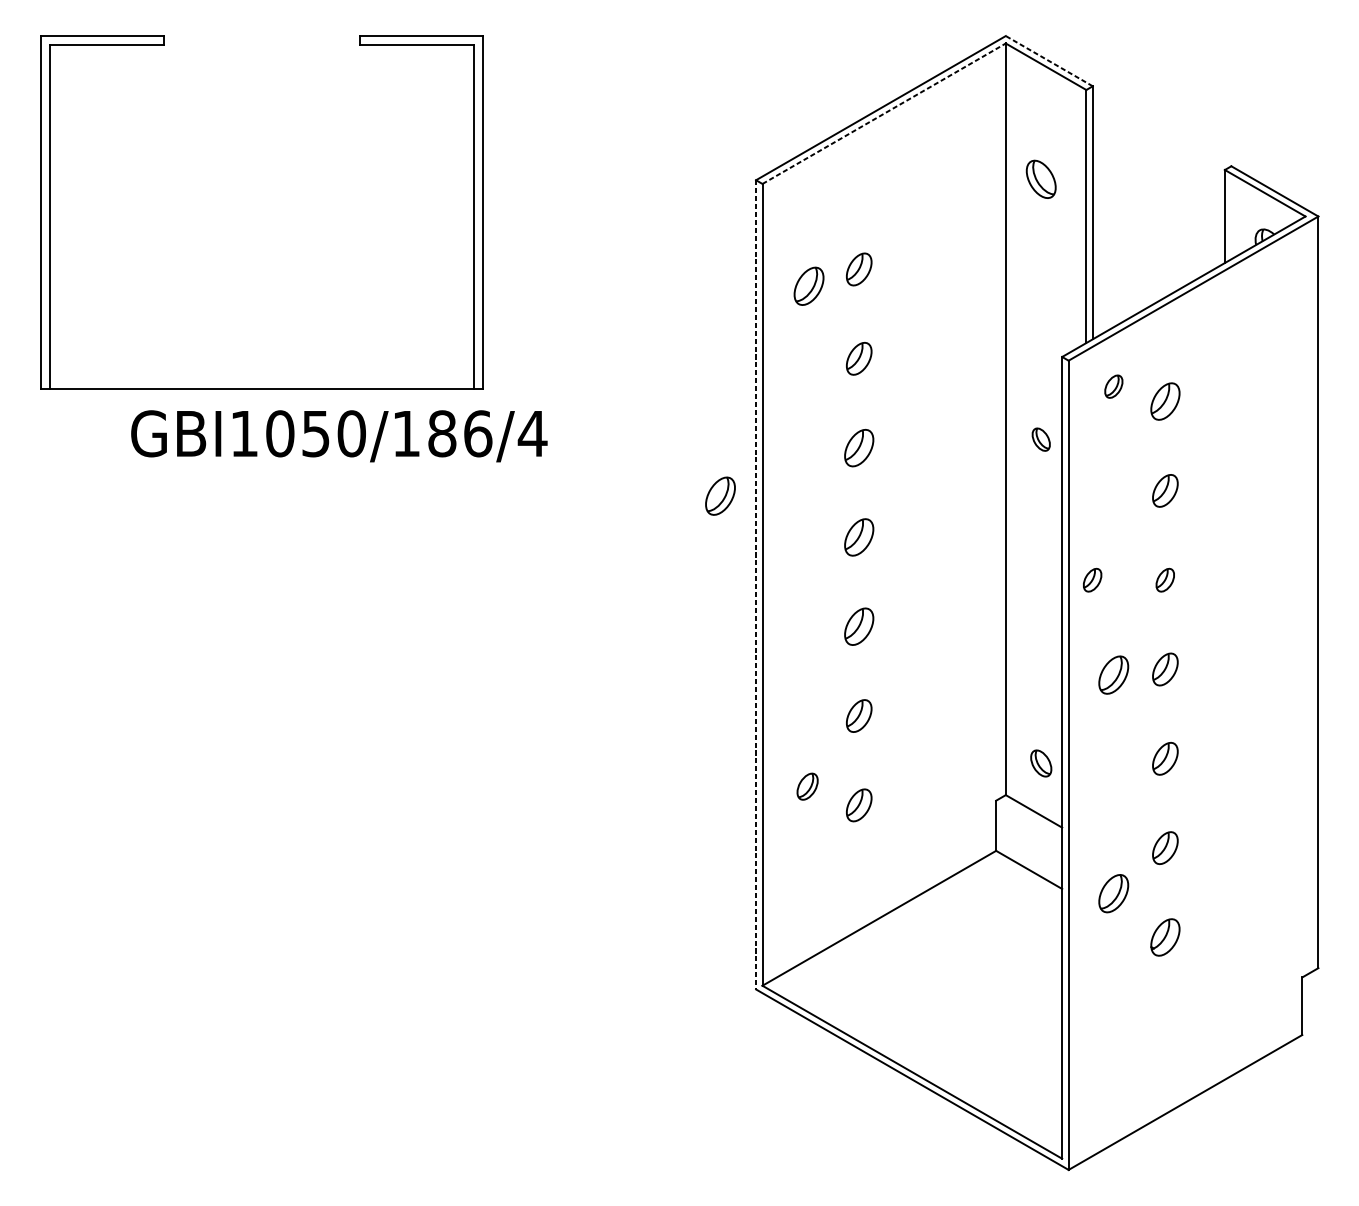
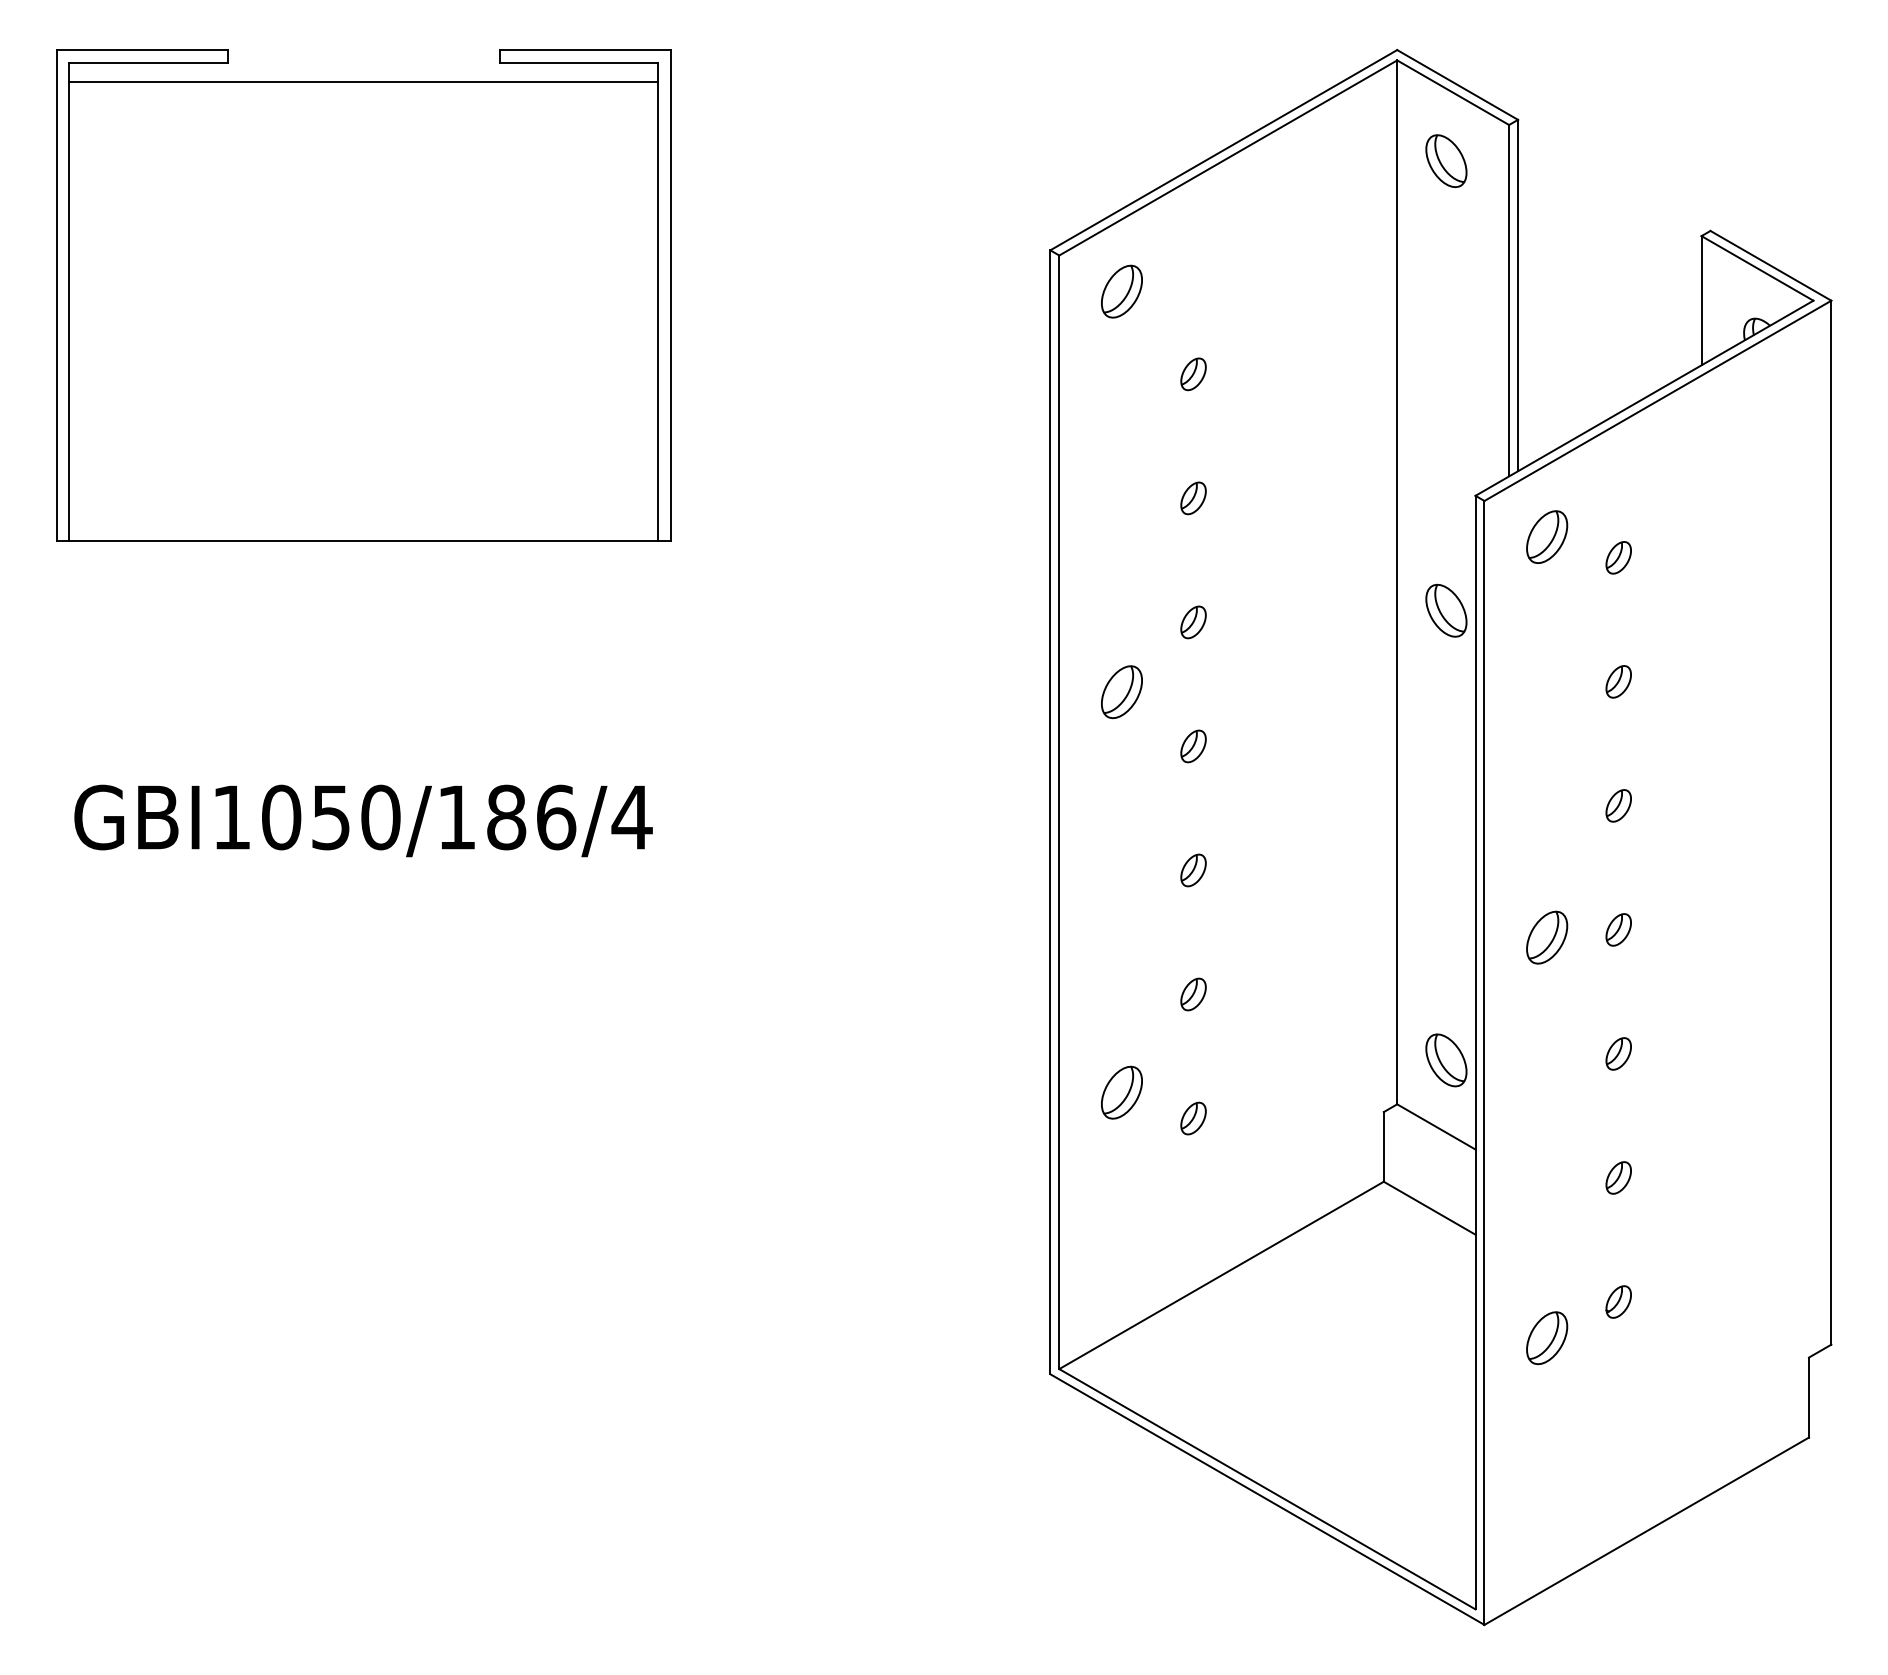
line: (261, 58) -> (363, 81), added
line: (1049, 60) -> (1457, 84), dashed -> solid
line: (884, 113) -> (1228, 157), dashed -> solid
part: (1041, 179) -> (1446, 161), moved
part: (859, 269) -> (1193, 374), size x0.71
part: (808, 286) -> (1121, 291), moved
part: (859, 358) -> (1193, 498), size x0.71
part: (1114, 386) -> (1547, 536), size x1.67
part: (1165, 401) -> (1618, 557), size x0.62
text: (339, 435) -> (363, 820), moved
part: (1041, 439) -> (1446, 610), size x1.67
part: (859, 448) -> (1193, 622), size x0.62
part: (1165, 490) -> (1618, 681), size x0.71
part: (720, 496) -> (1121, 692), moved
part: (859, 537) -> (1193, 746), size x0.62
part: (1092, 579) -> (1517, 805), removed
line: (756, 585) -> (1050, 812), dashed -> solid
part: (859, 626) -> (1193, 870), size x0.62
part: (1165, 669) -> (1618, 929), size x0.71
part: (859, 716) -> (1193, 994), size x0.71
part: (1165, 758) -> (1618, 1053), size x0.71
part: (1041, 763) -> (1446, 1060), size x1.43
part: (807, 786) -> (1121, 1092), size x1.43
part: (859, 805) -> (1193, 1118), size x0.71
part: (1165, 847) -> (1618, 1177), size x0.71
part: (1114, 893) -> (1547, 1338), moved
part: (1165, 937) -> (1618, 1301), size x0.62

